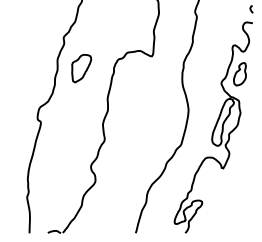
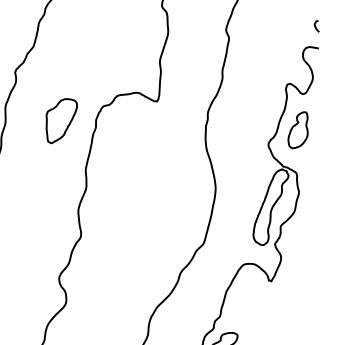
part: (81, 68) -> (61, 120), moved

